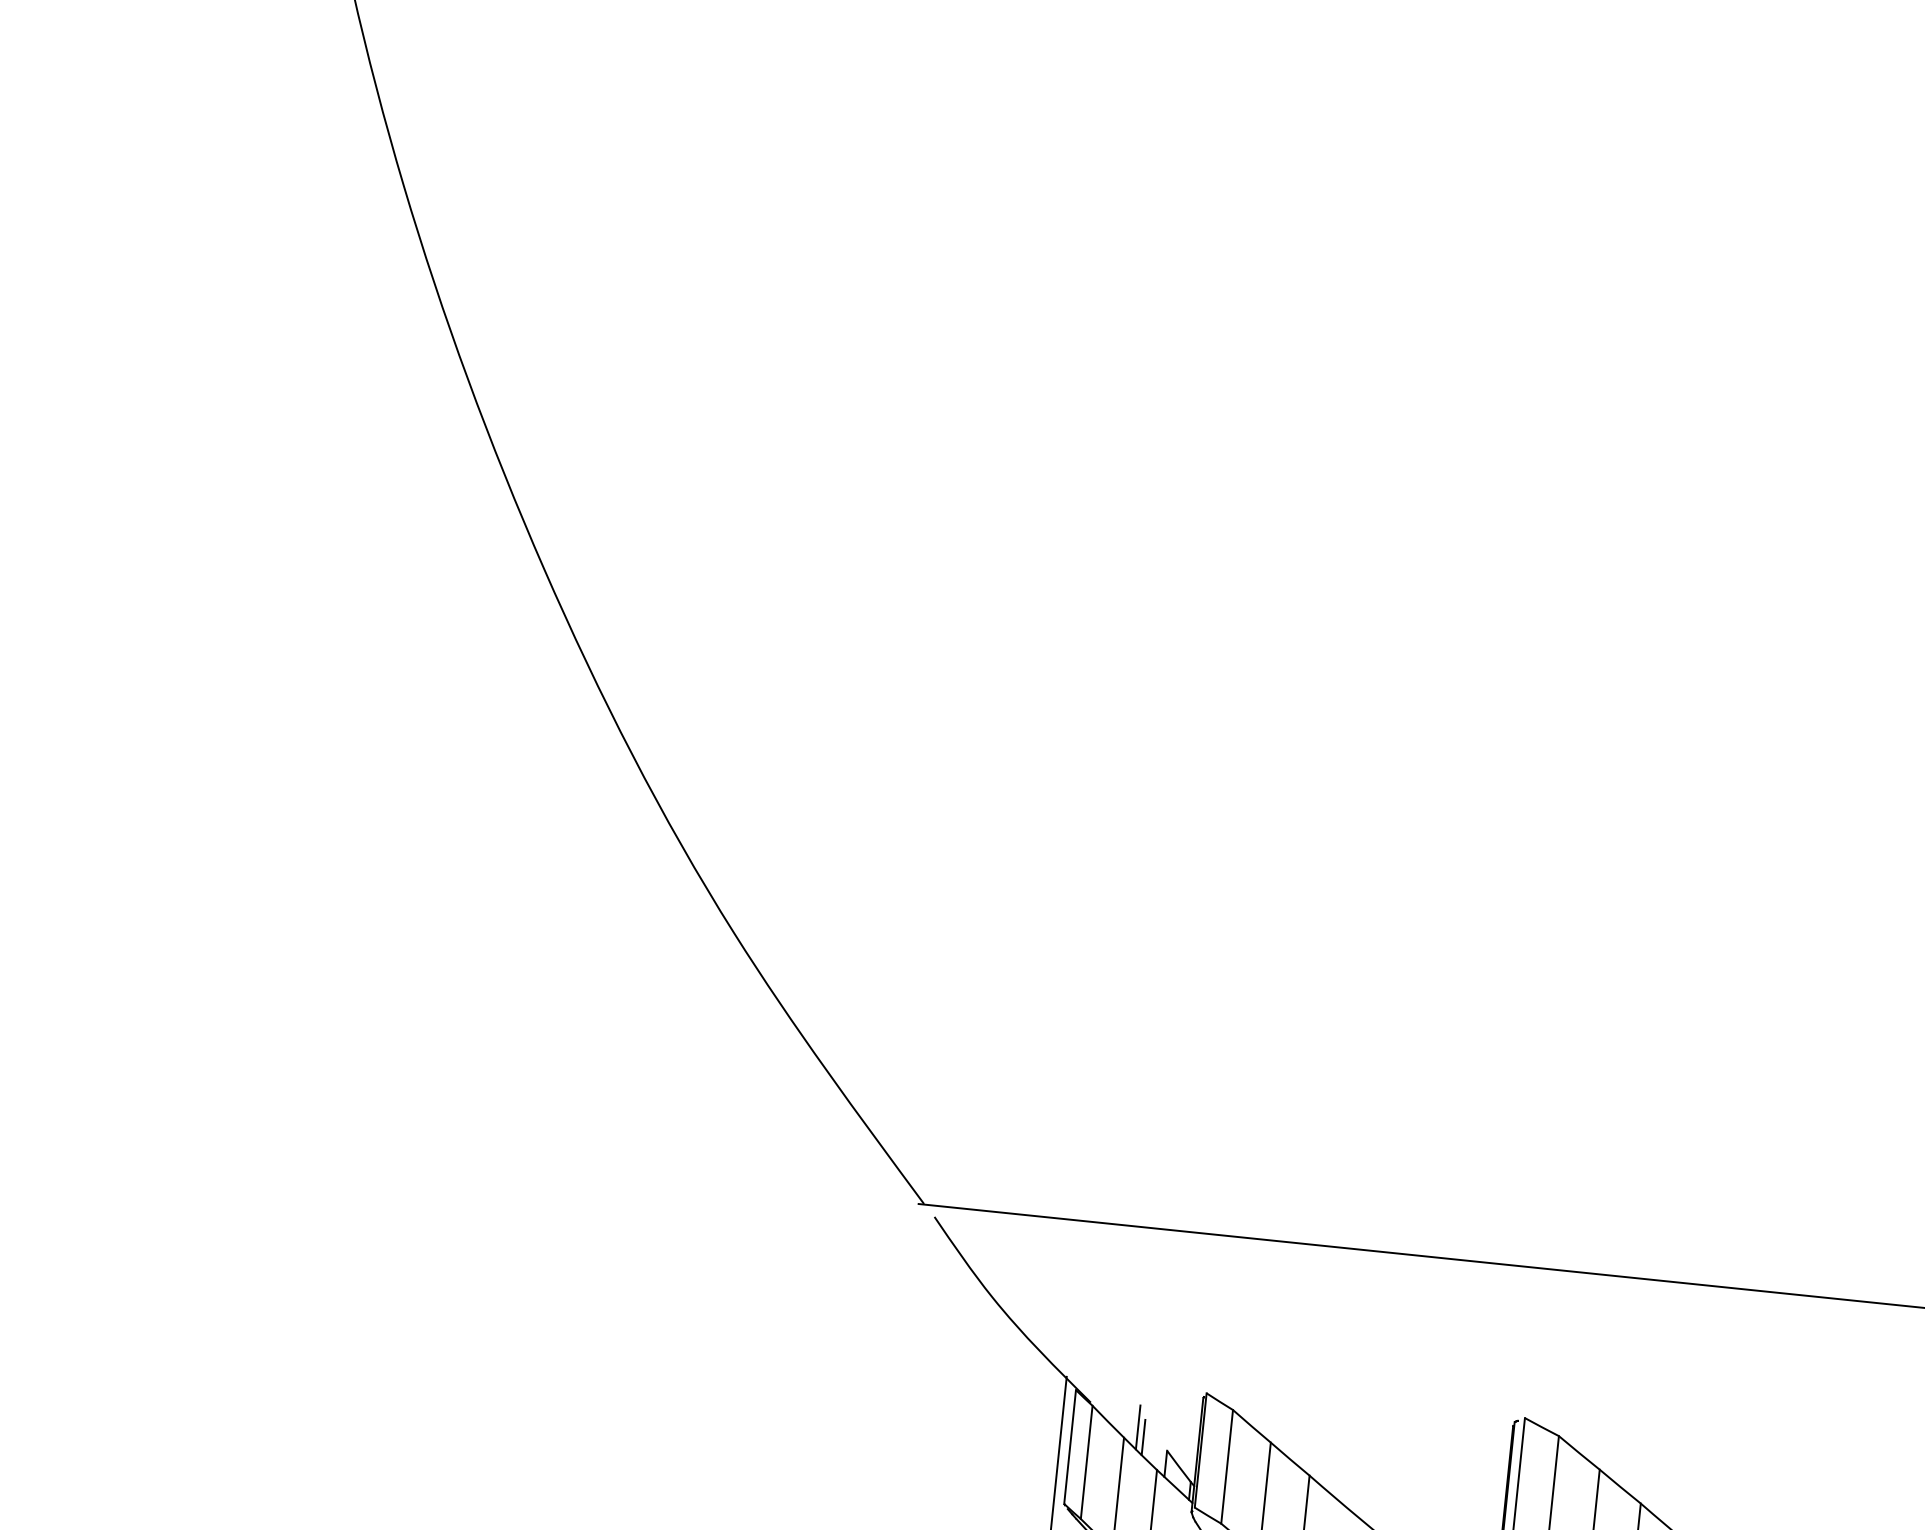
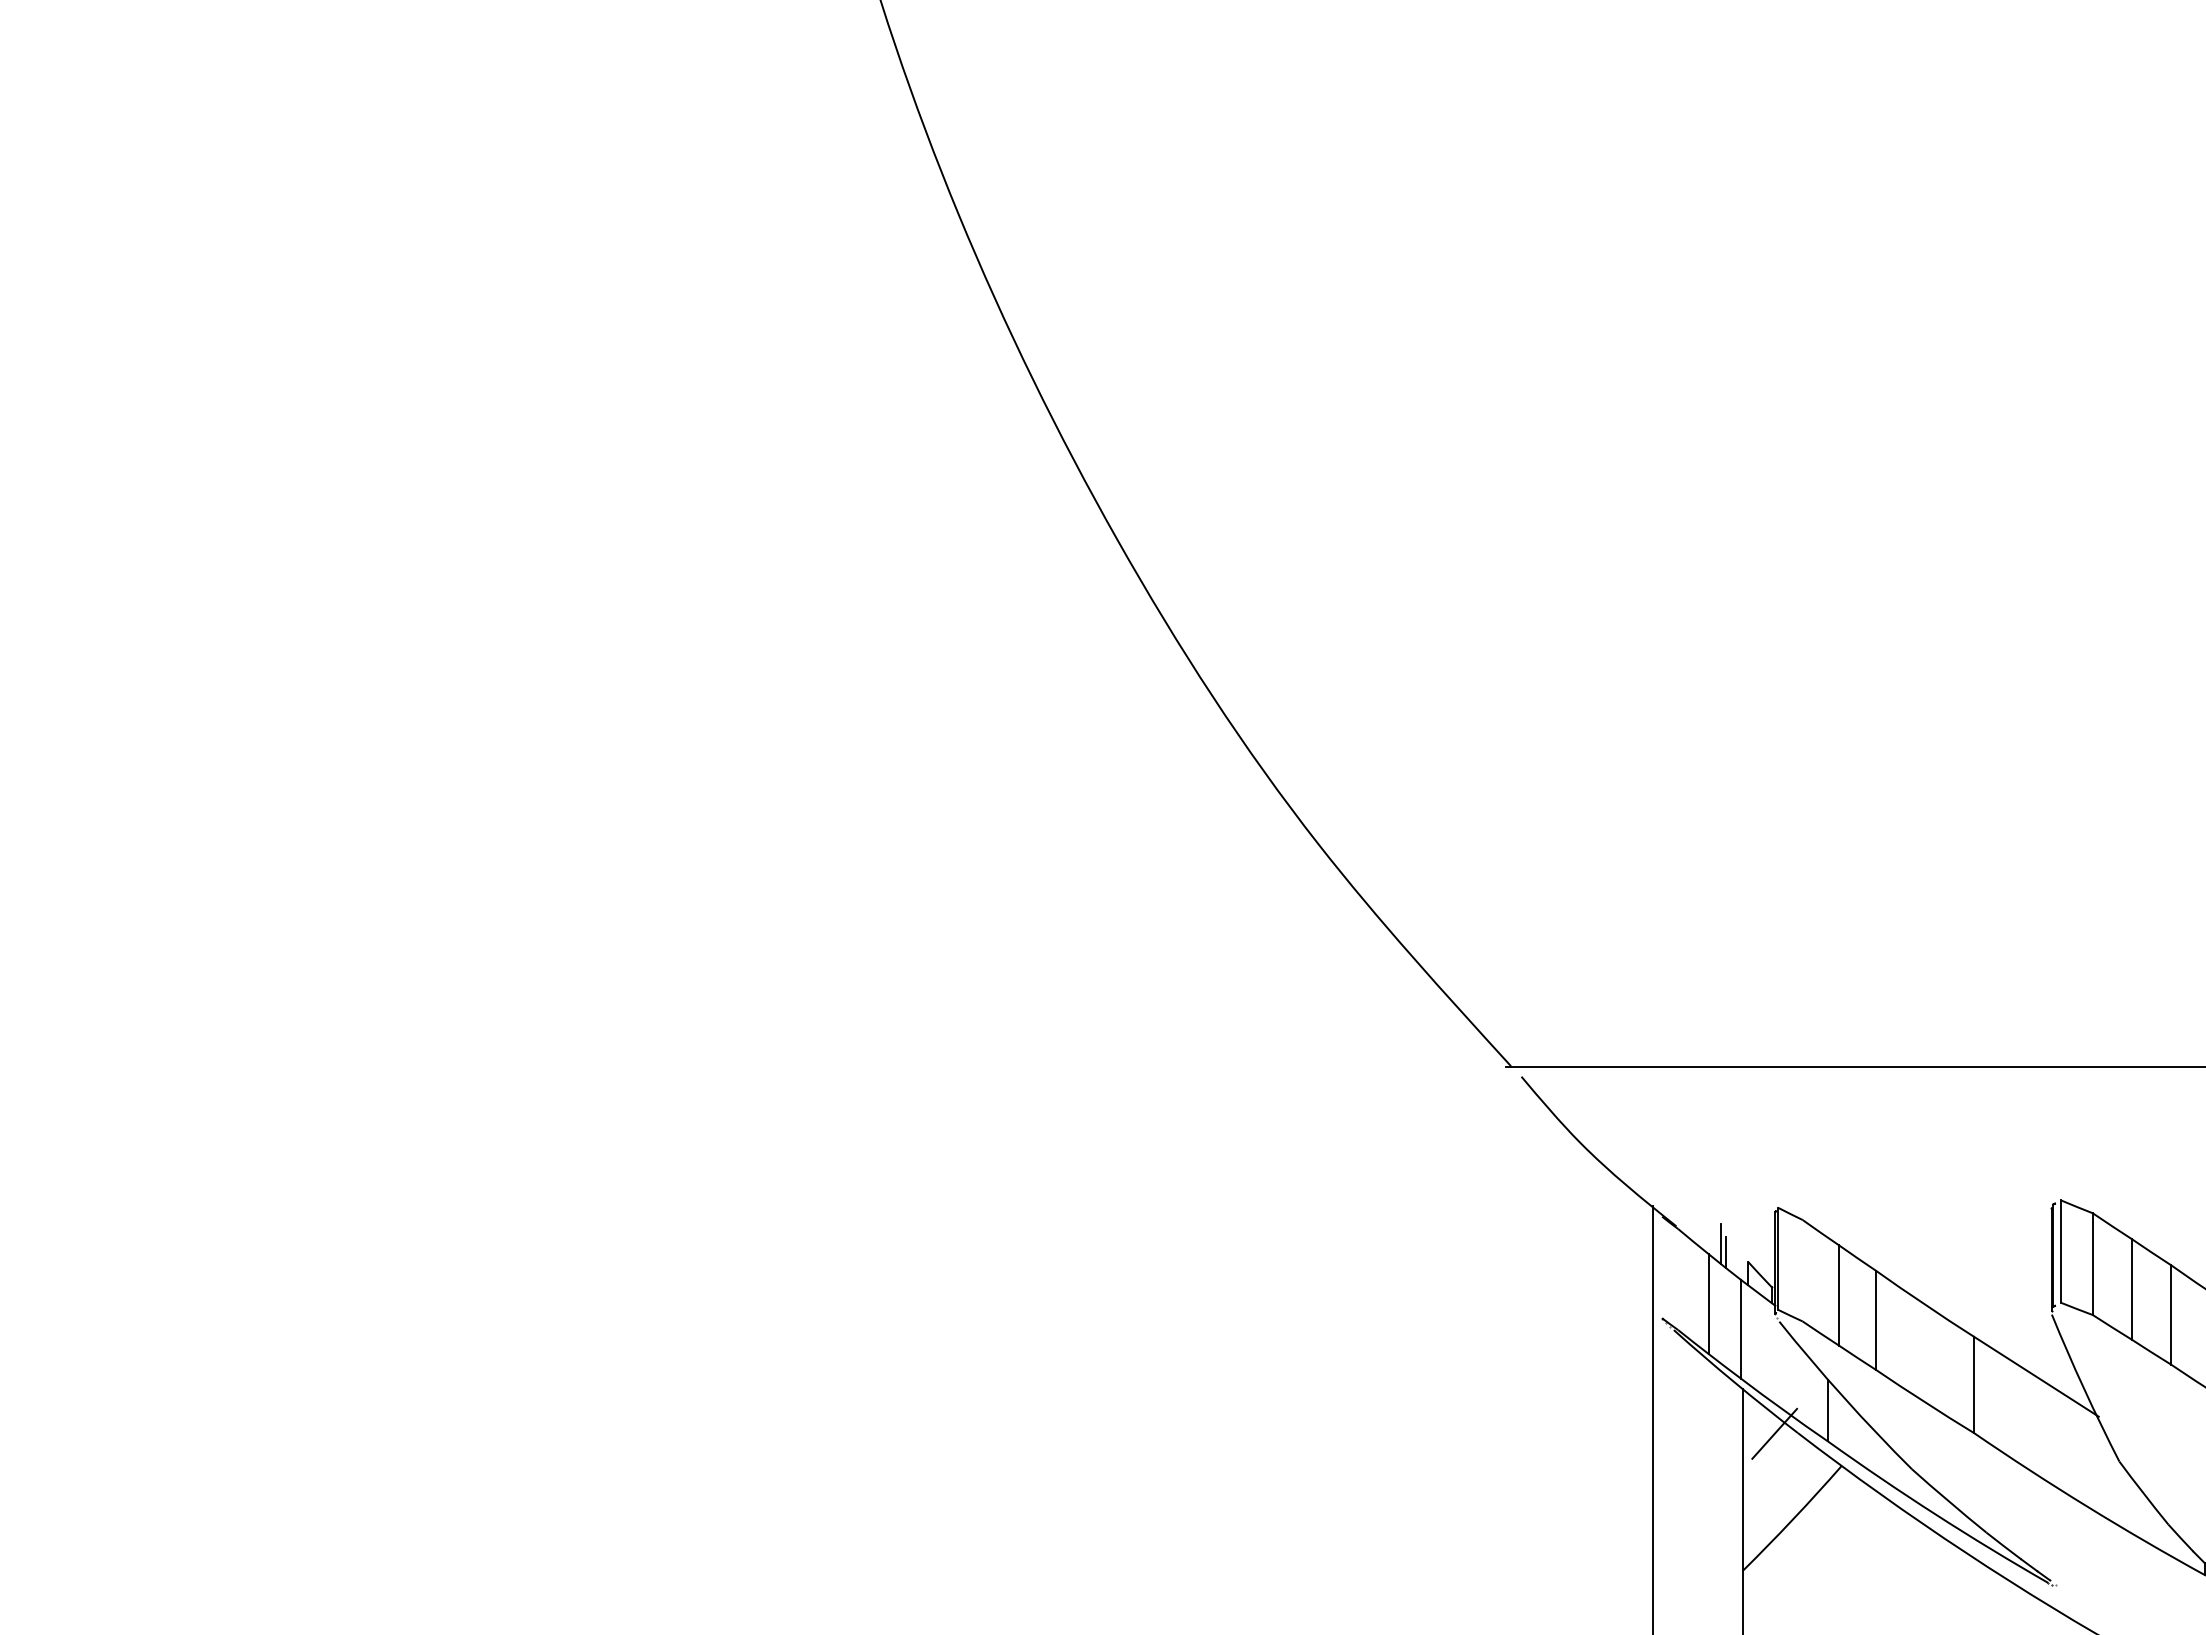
line: (1070, 1447) -> (1662, 1267), removed
line: (1086, 1462) -> (1678, 1279), removed
line: (1226, 1466) -> (1802, 1270), removed

